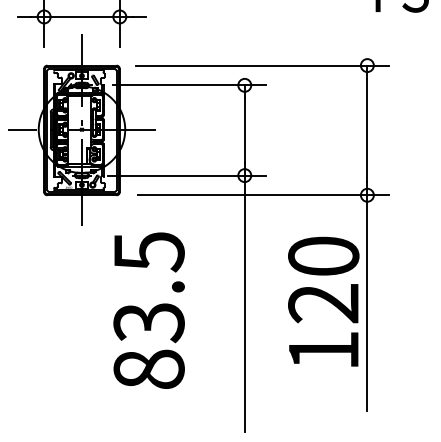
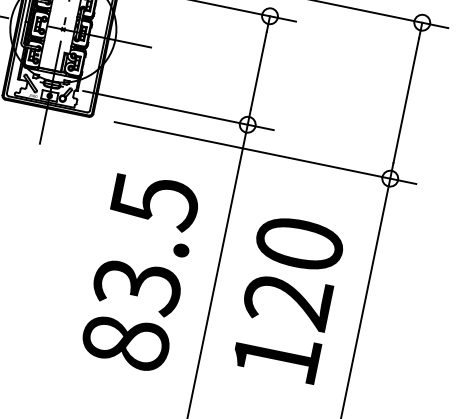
text: (323, 301) -> (288, 298), moved
text: (148, 310) -> (139, 271), moved

